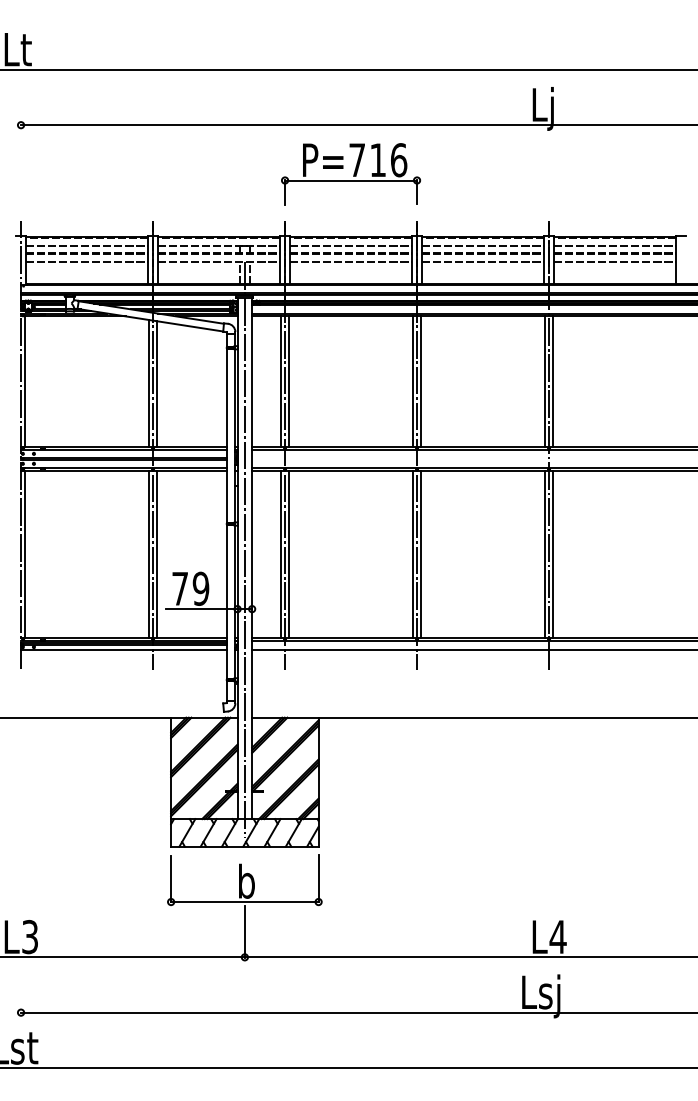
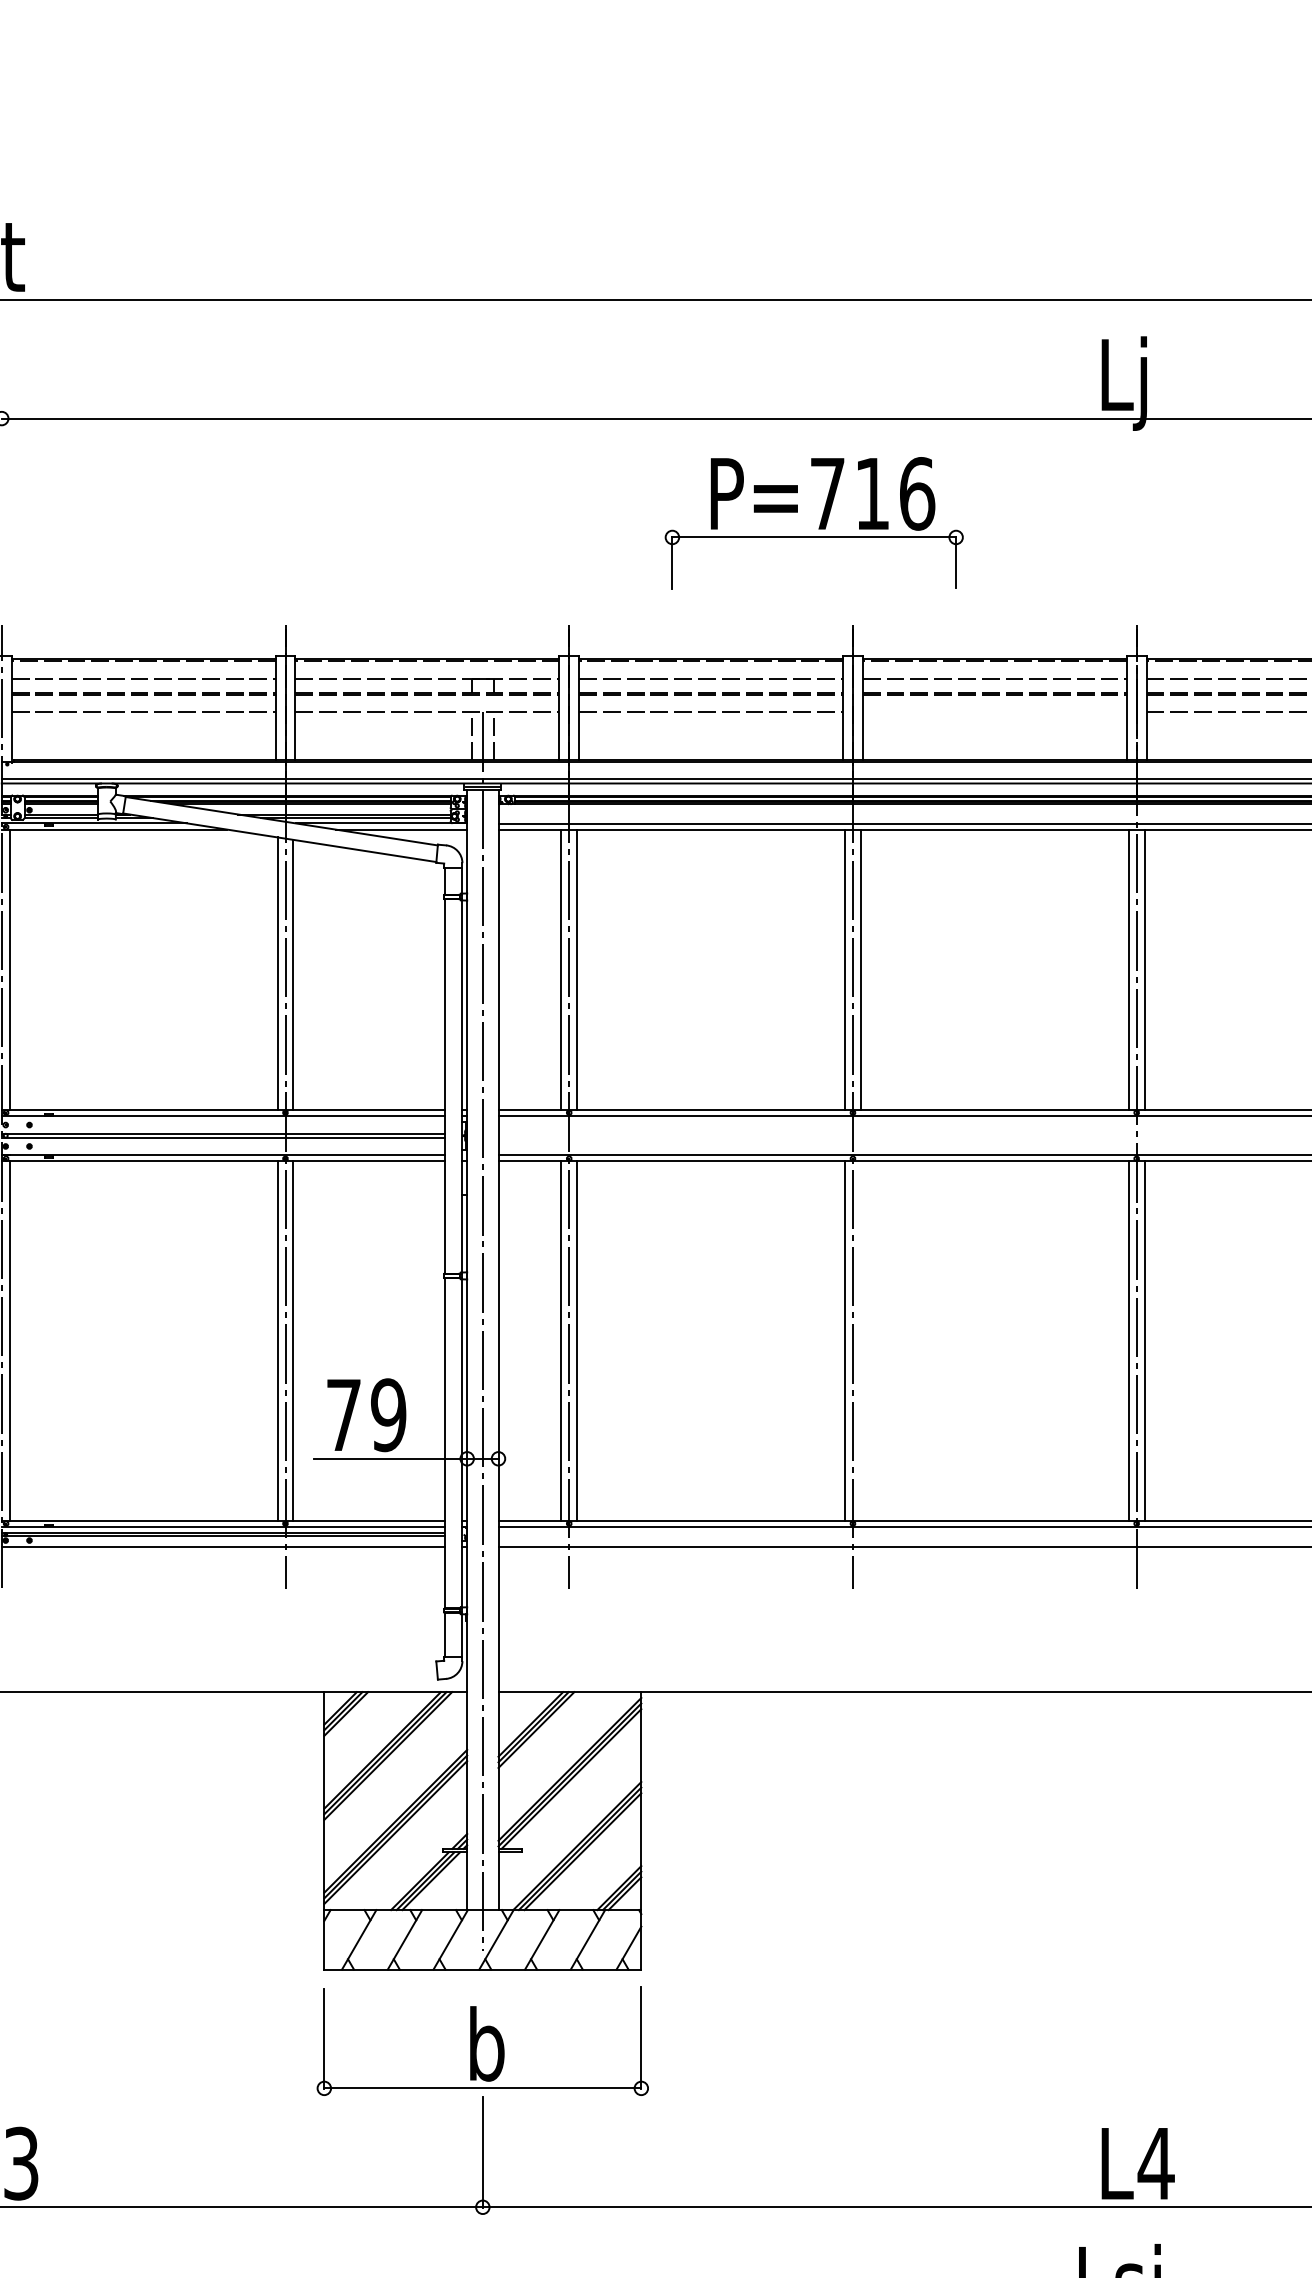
part: (351, 174) -> (815, 524), moved
line: (482, 261) -> (993, 711), removed
line: (420, 554) -> (860, 1341), removed

